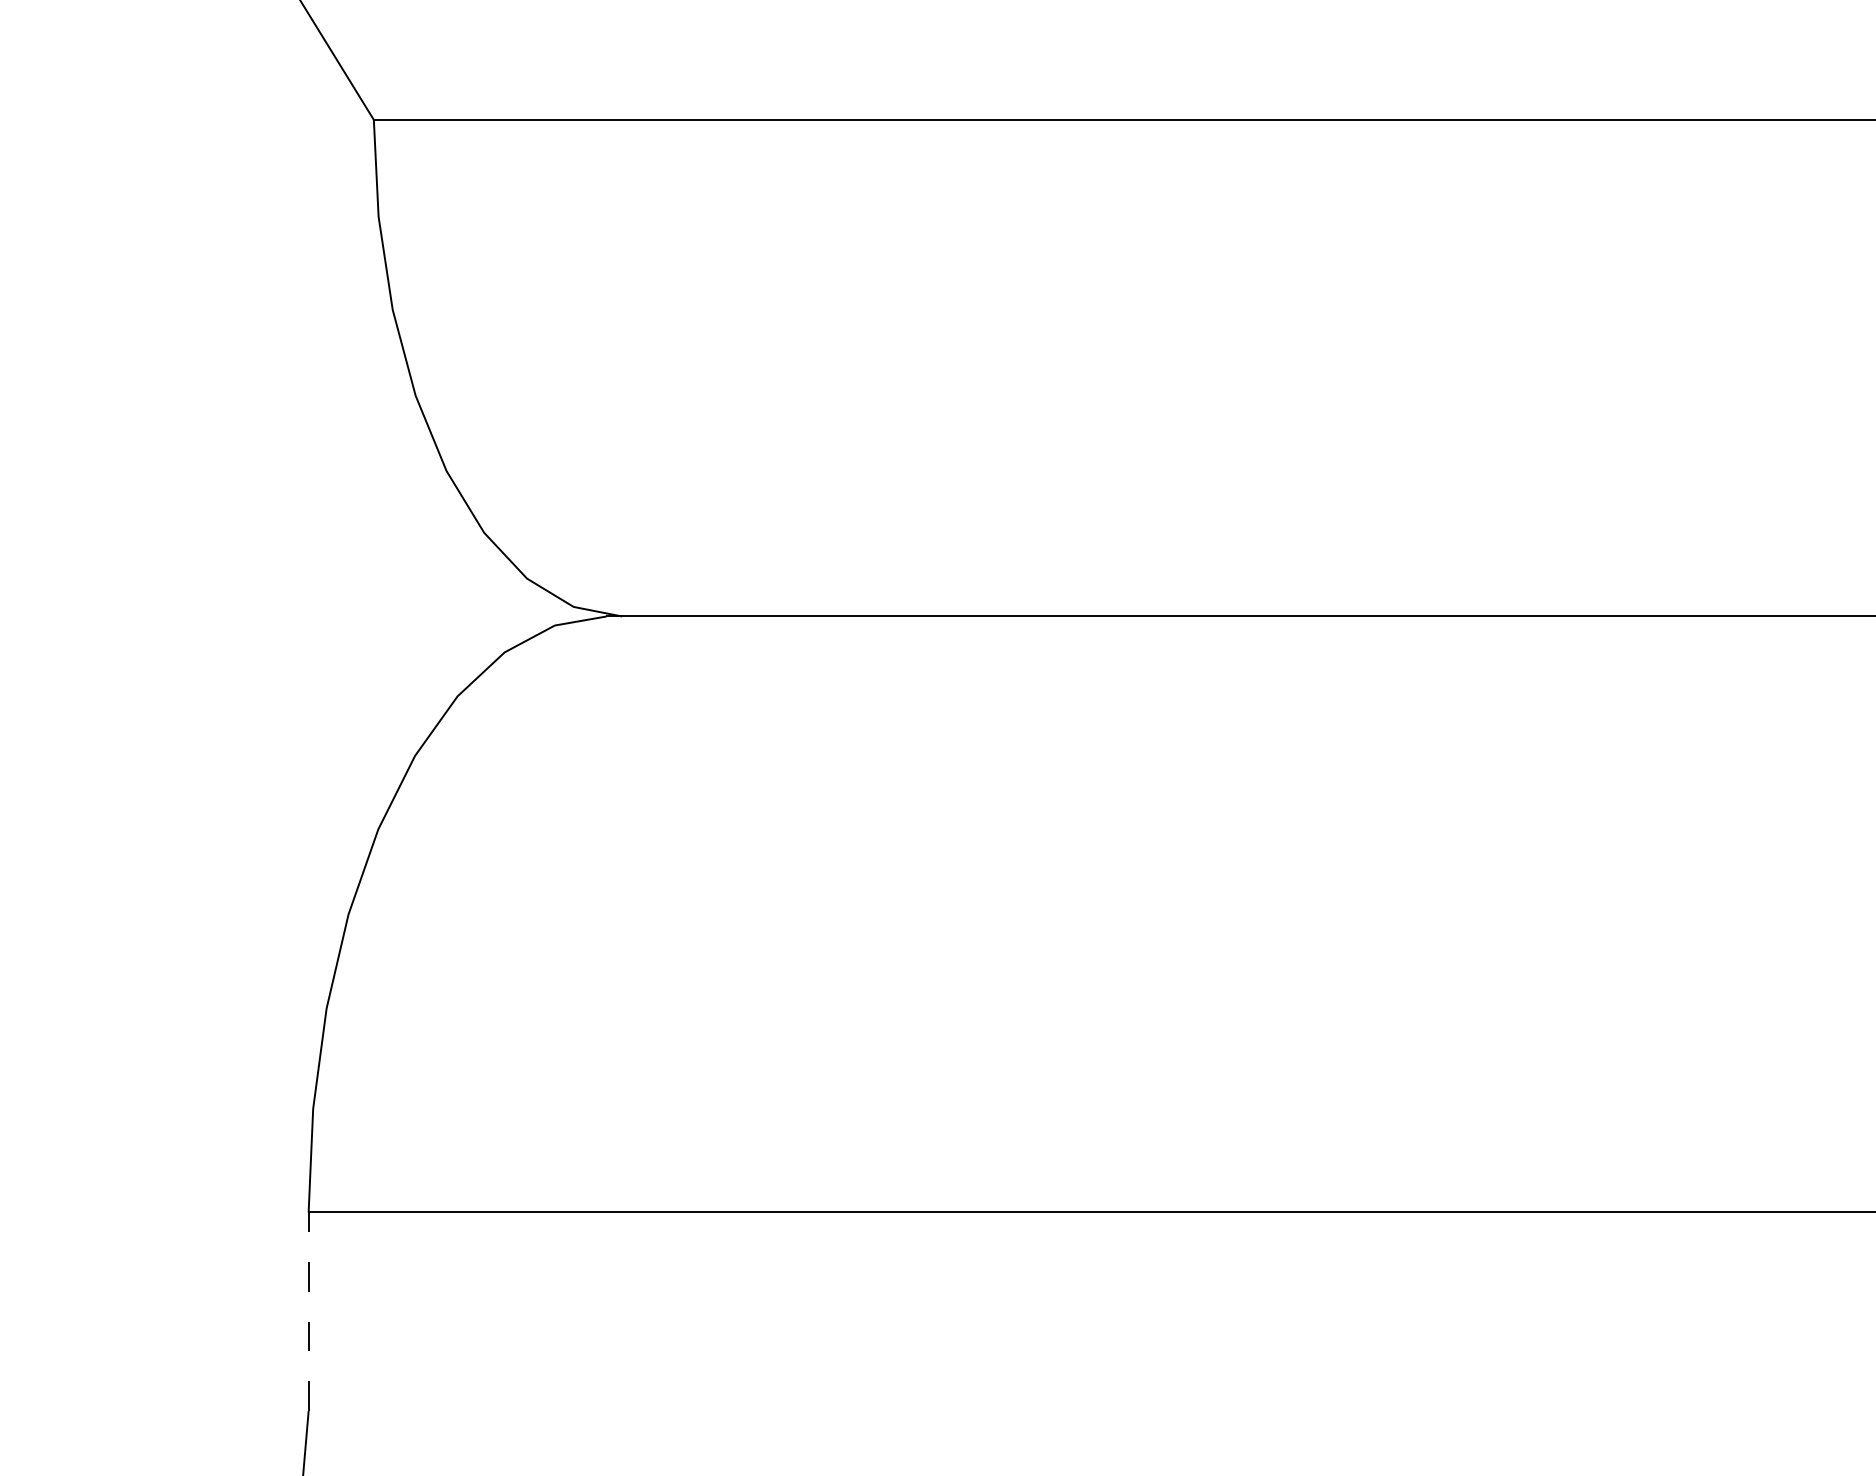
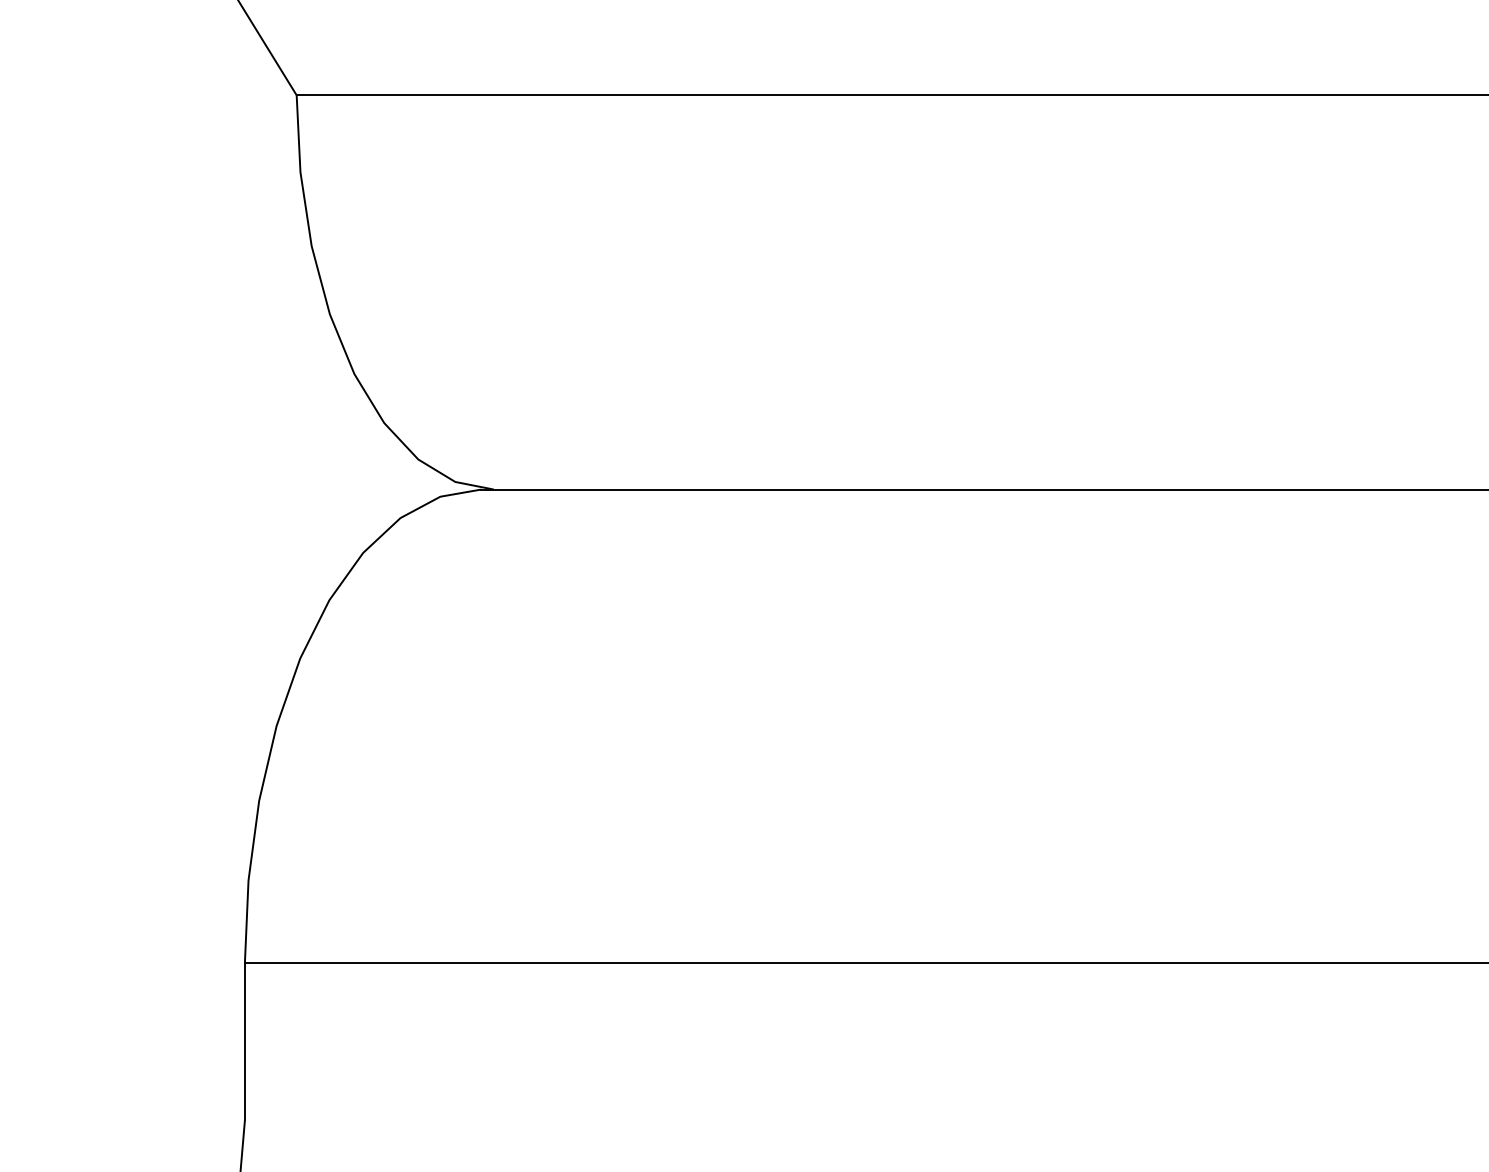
line: (308, 1311) -> (244, 1041), dashed -> solid

